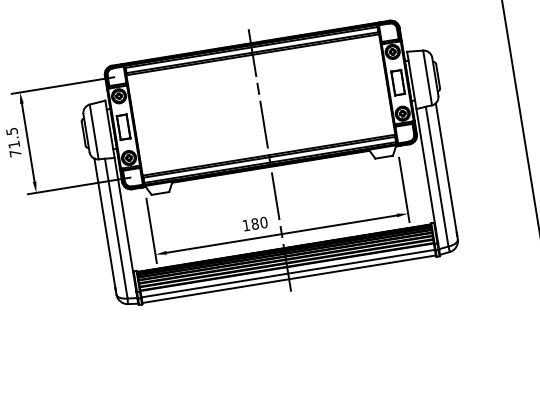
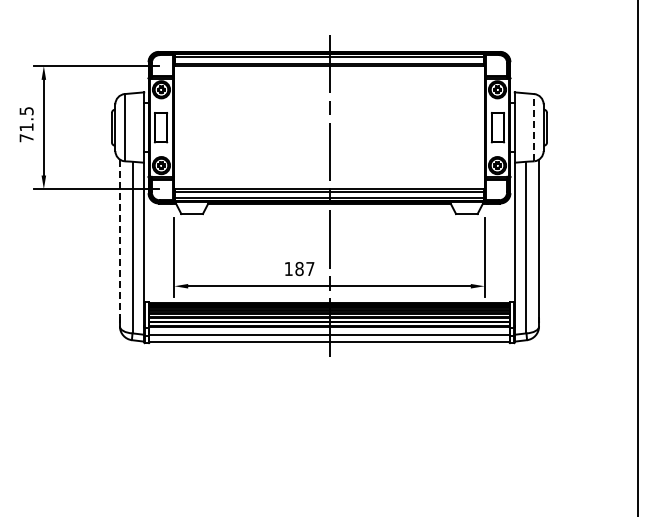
line: (427, 77) -> (534, 127), solid -> dashed
text: (264, 222) -> (310, 268), 180 -> 187
line: (104, 223) -> (119, 239), solid -> dashed

